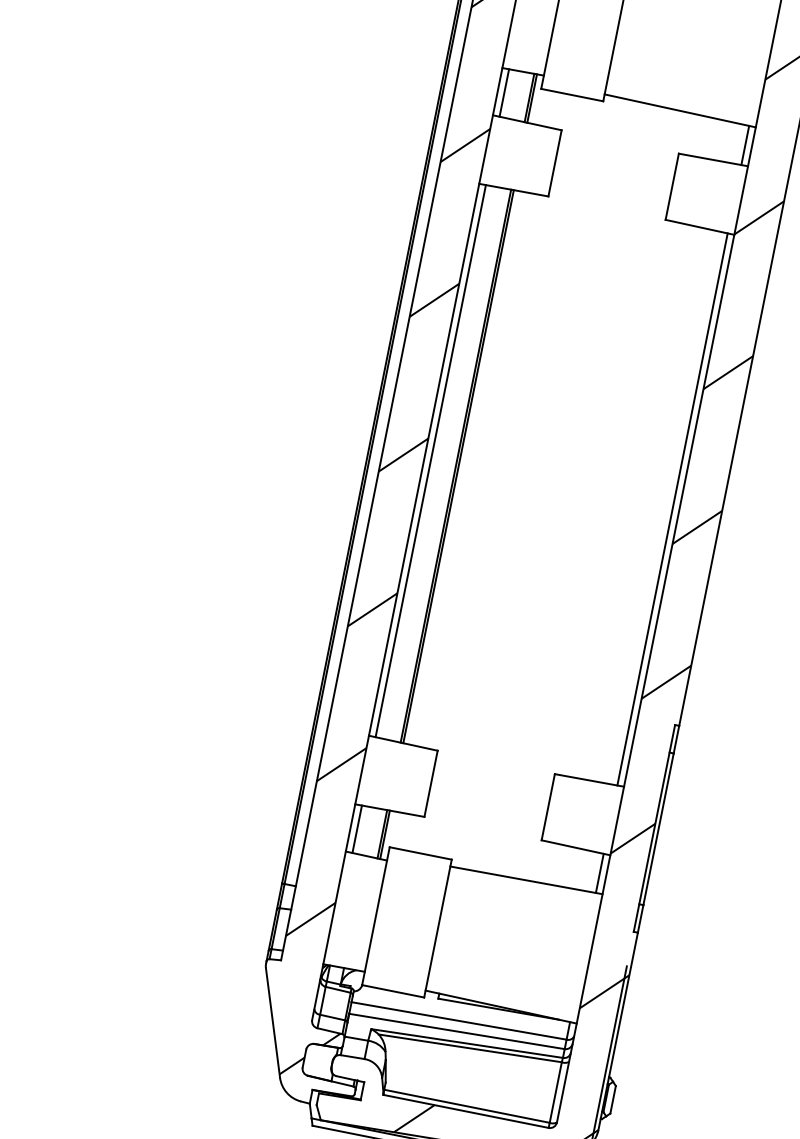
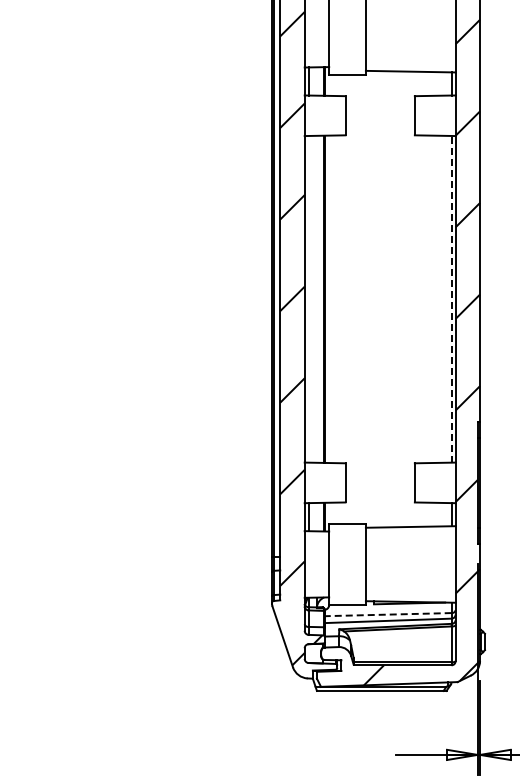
line: (430, 459) -> (308, 298), removed
line: (672, 507) -> (451, 298), solid -> dashed
line: (457, 1020) -> (387, 614), solid -> dashed

